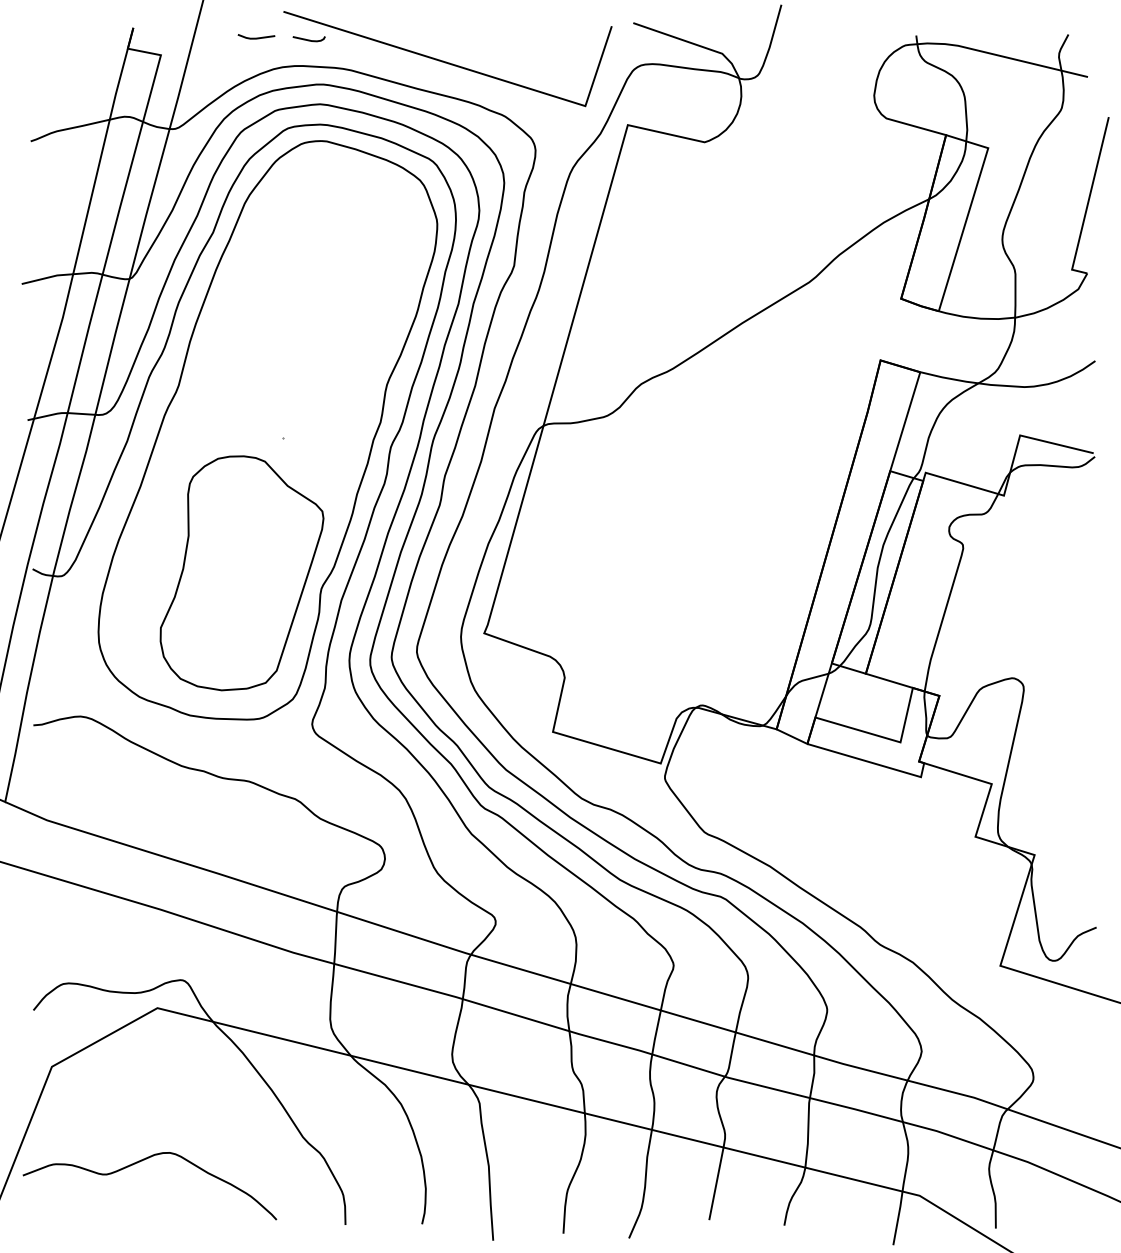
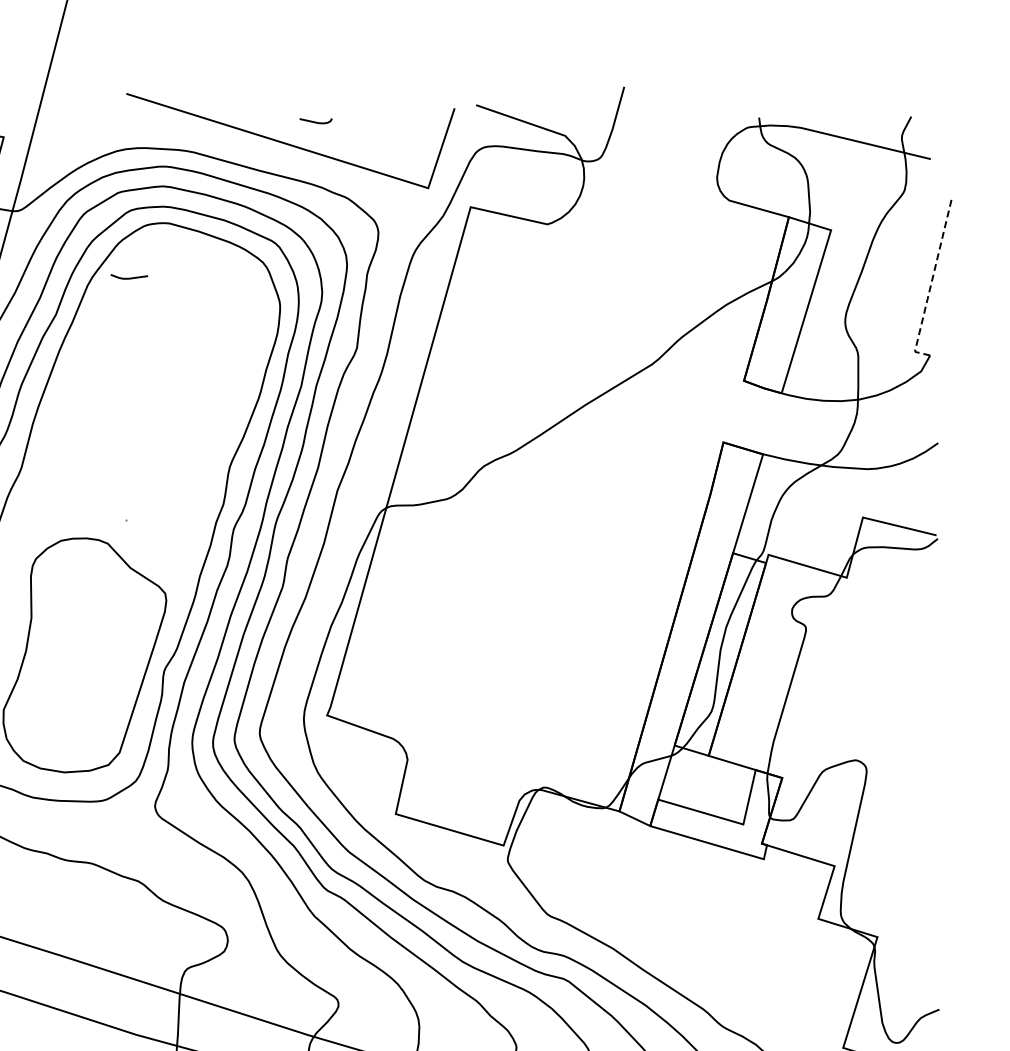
line: (256, 37) -> (129, 277), moved
curve: (308, 39) -> (315, 121), moved
line: (1088, 201) -> (931, 283), solid -> dashed

